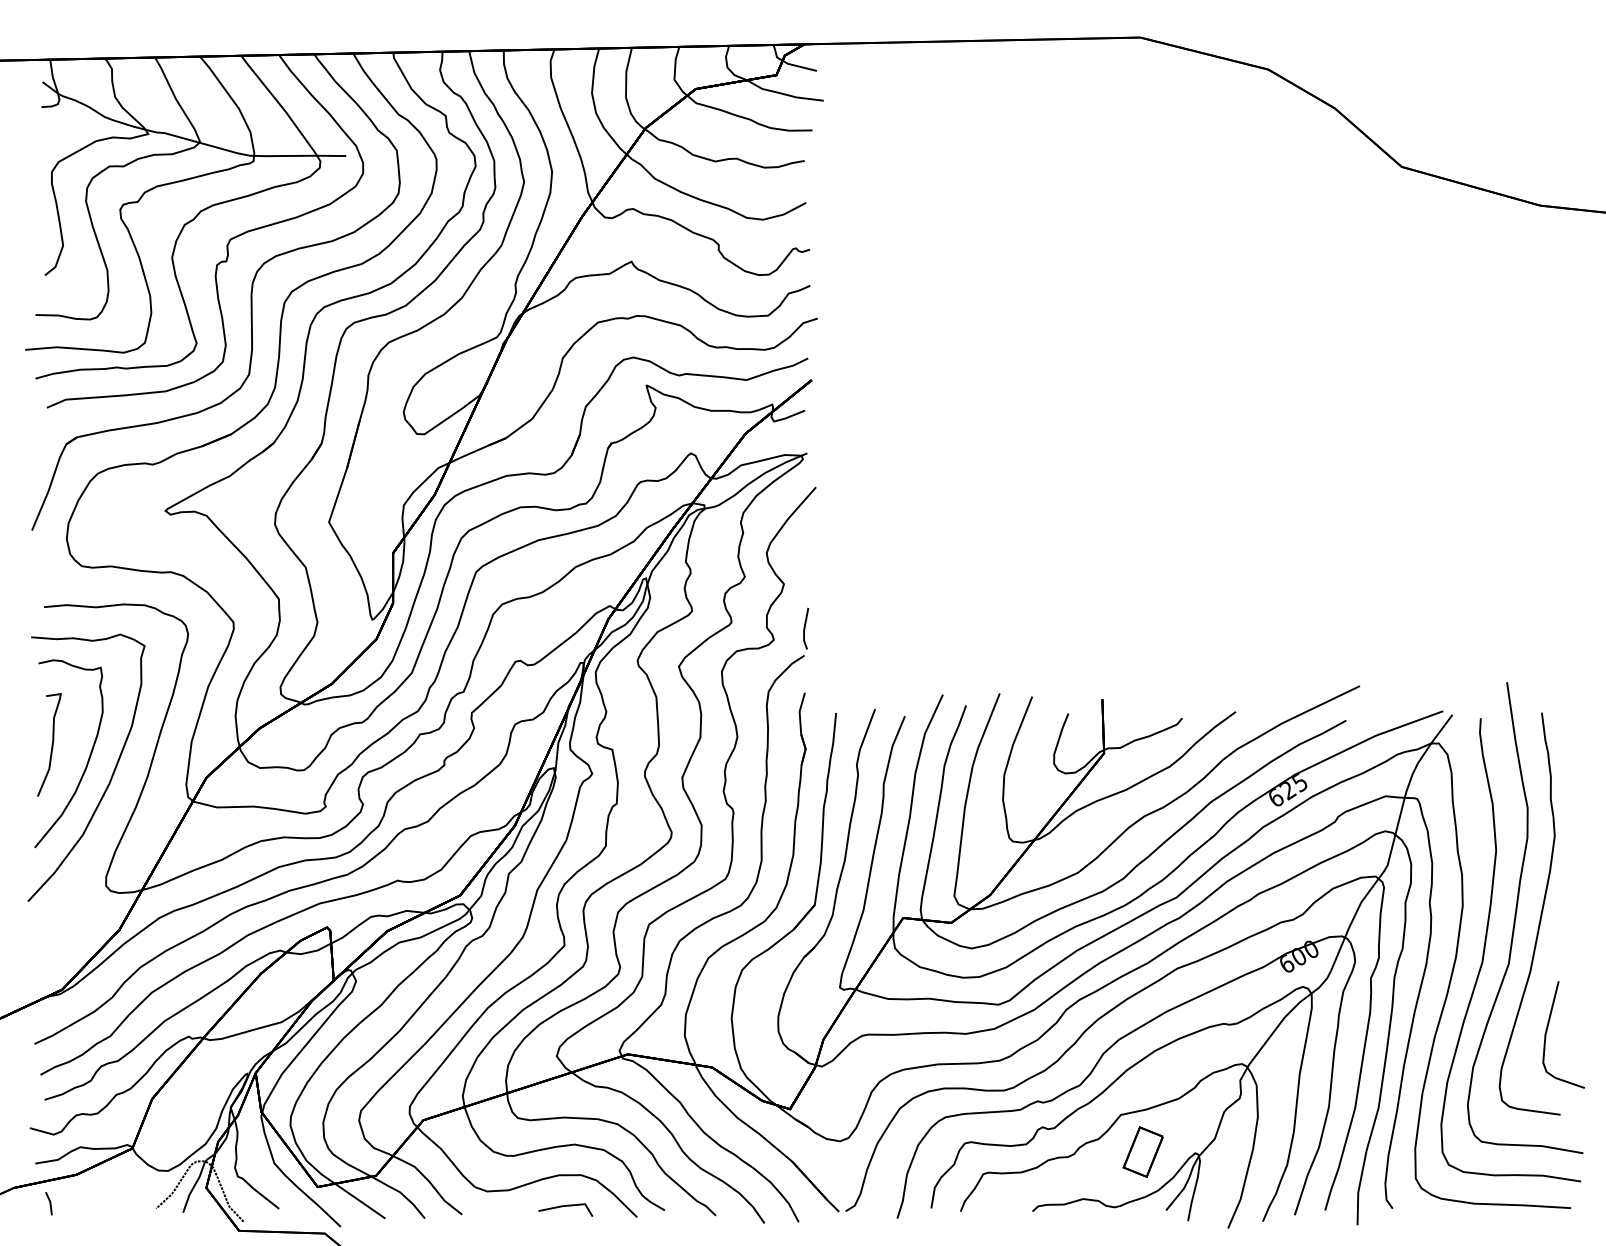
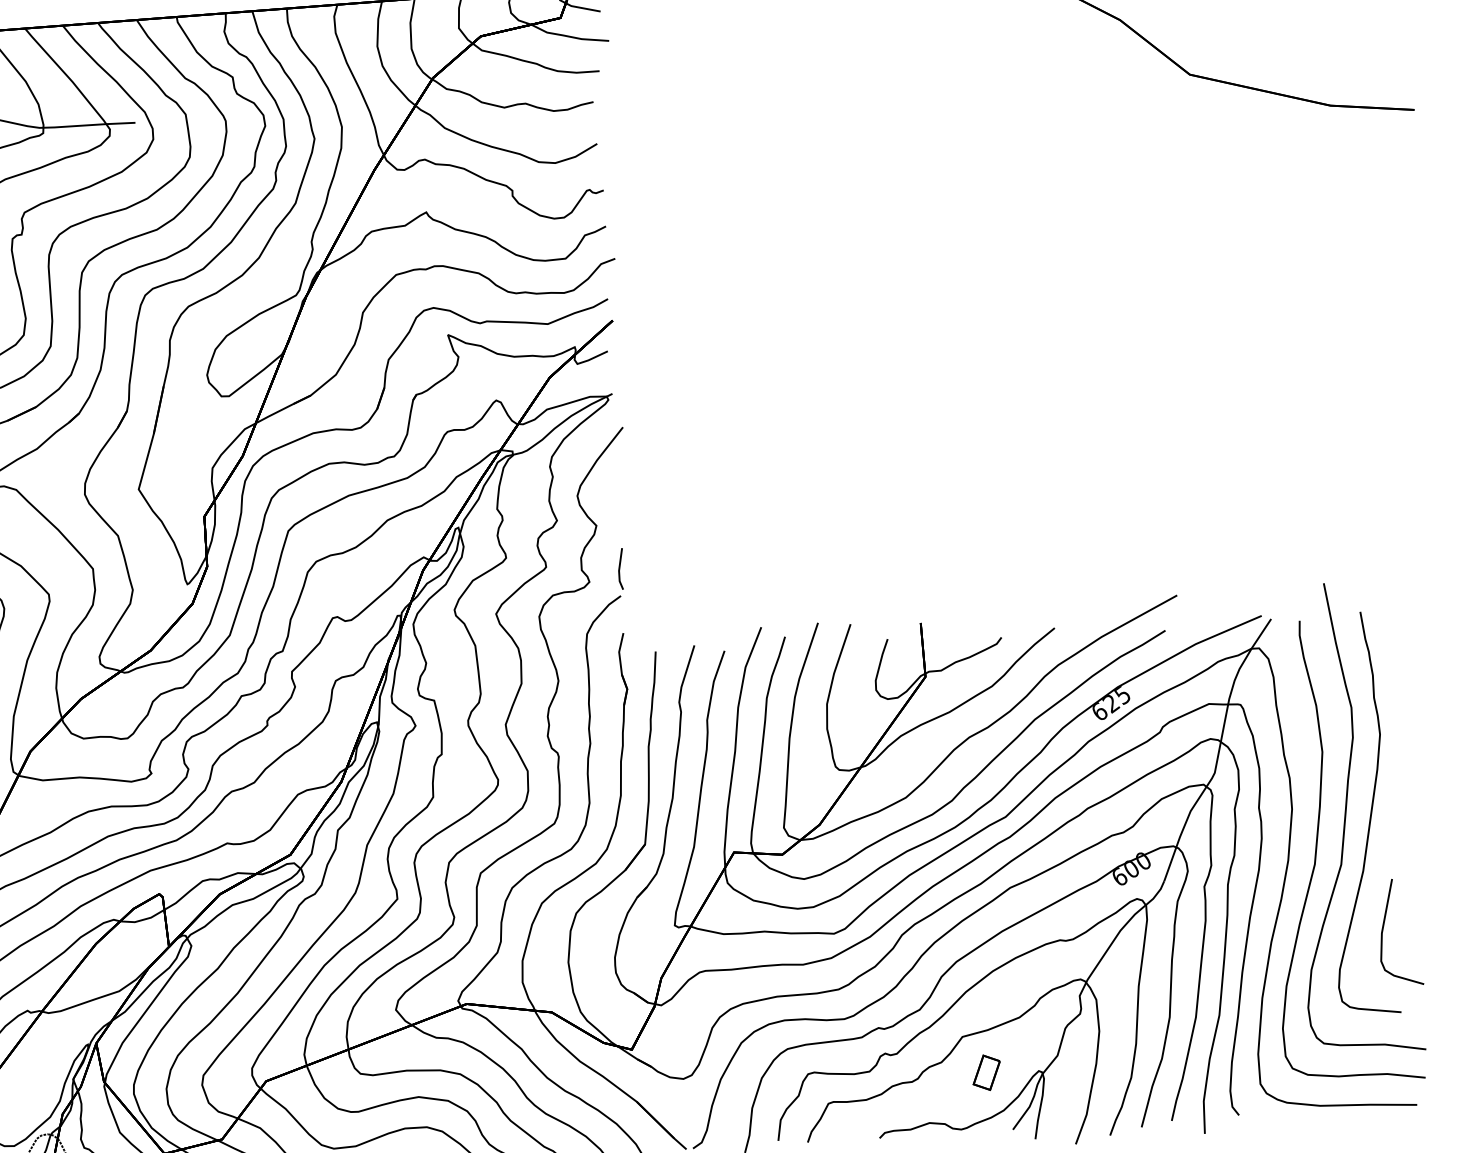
part: (1142, 1151) -> (986, 1072), size x0.7

